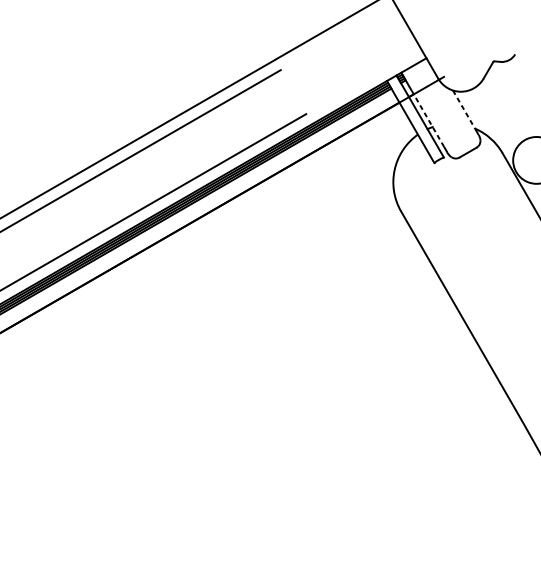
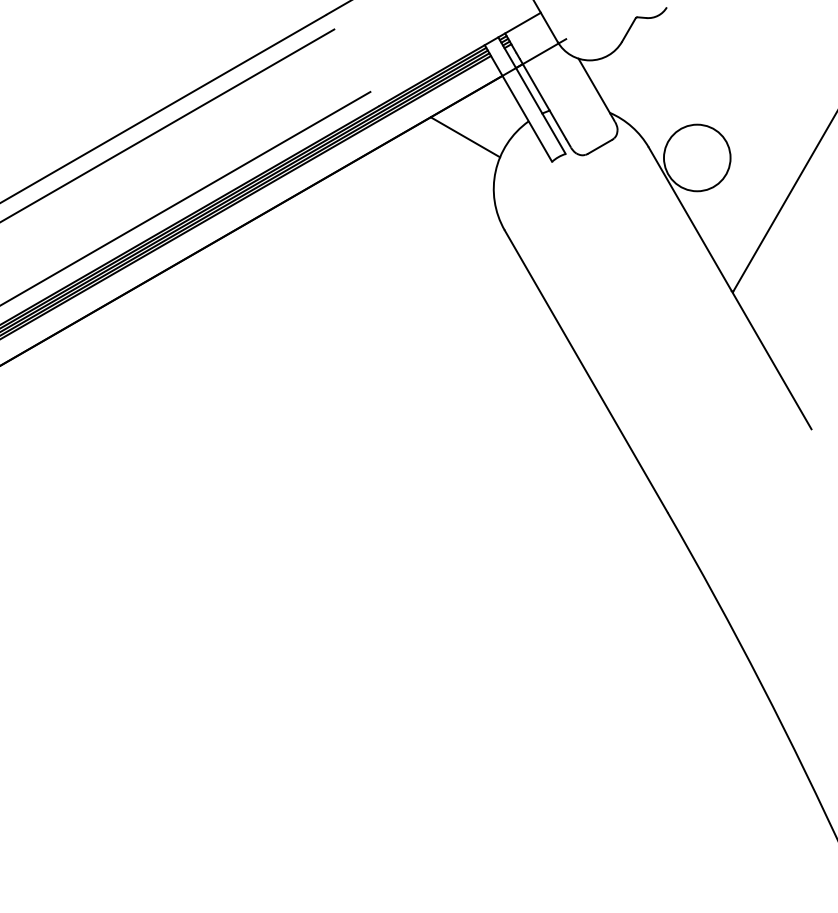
line: (464, 110) -> (594, 86), dashed -> solid
line: (428, 119) -> (543, 99), dashed -> solid
line: (373, 146) -> (465, 137), added

